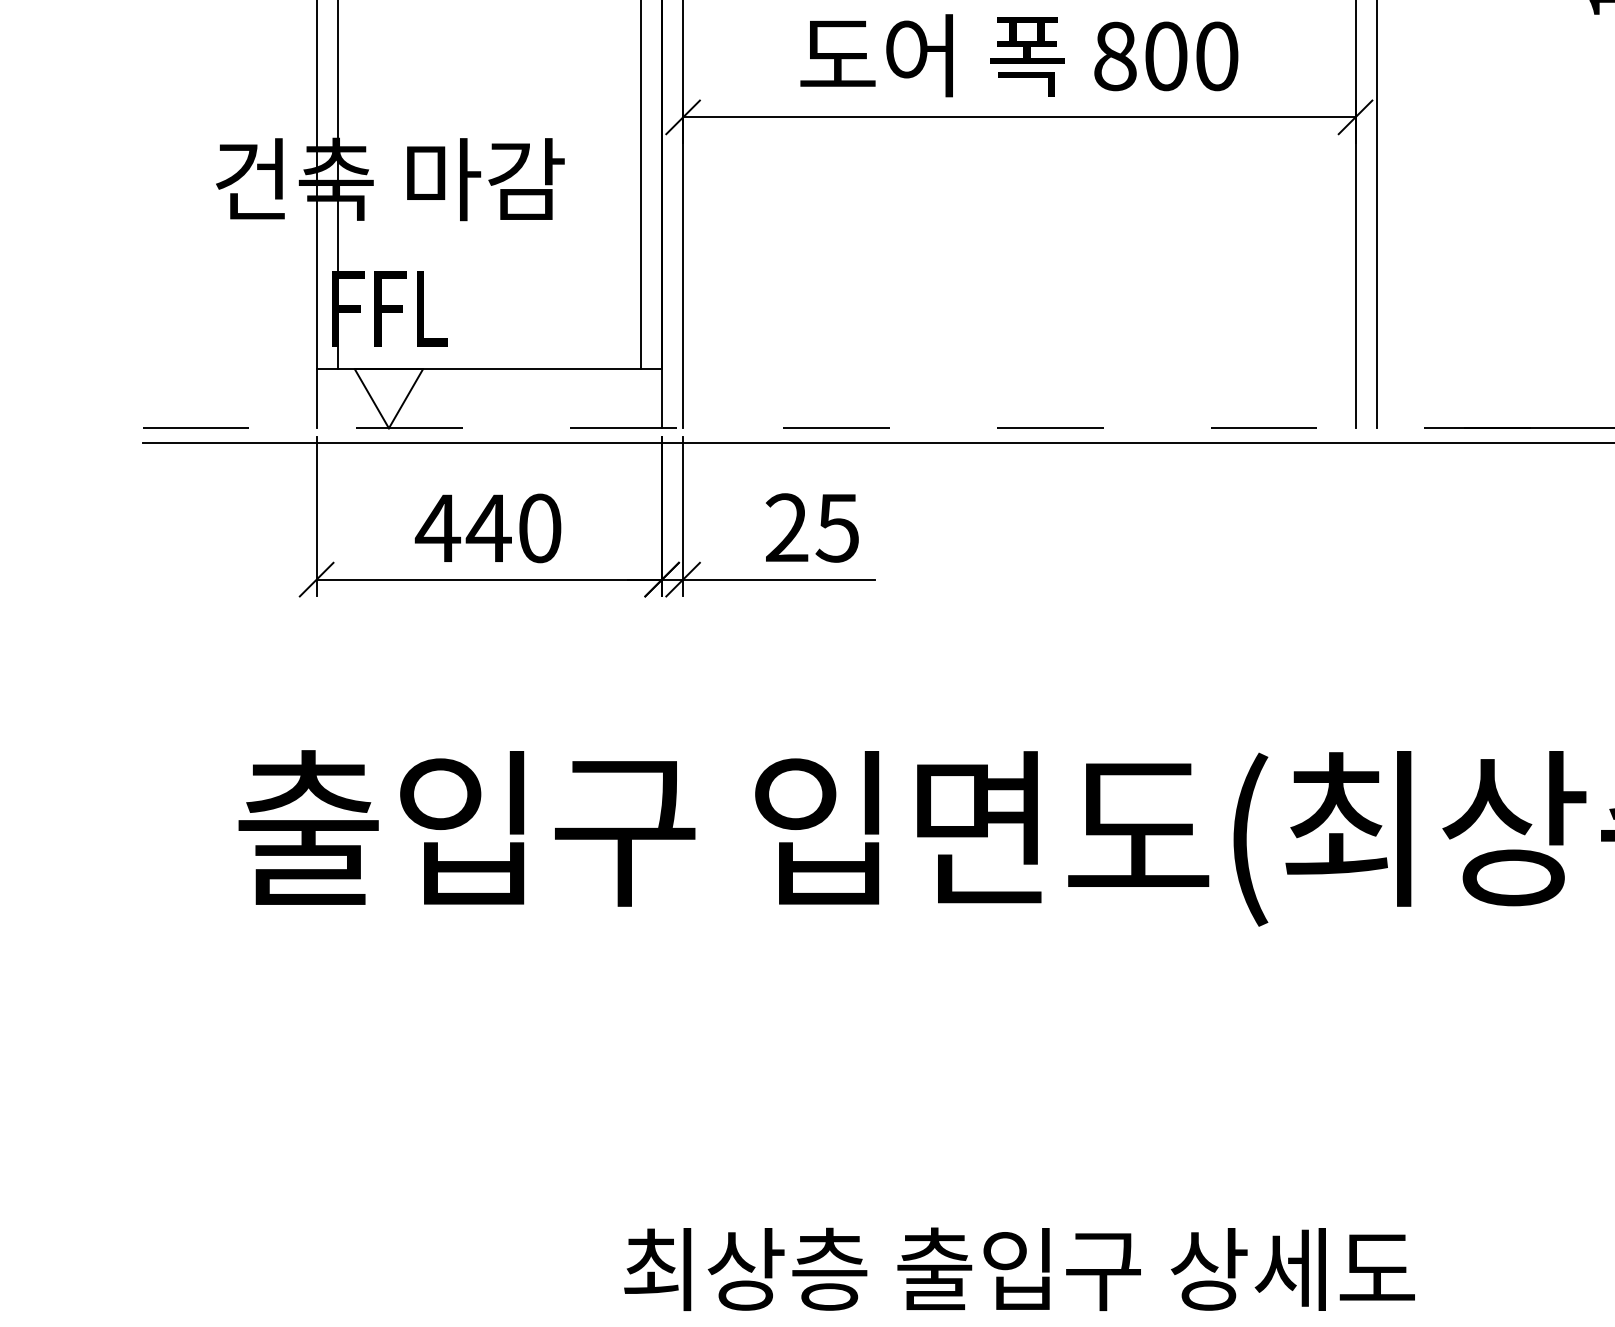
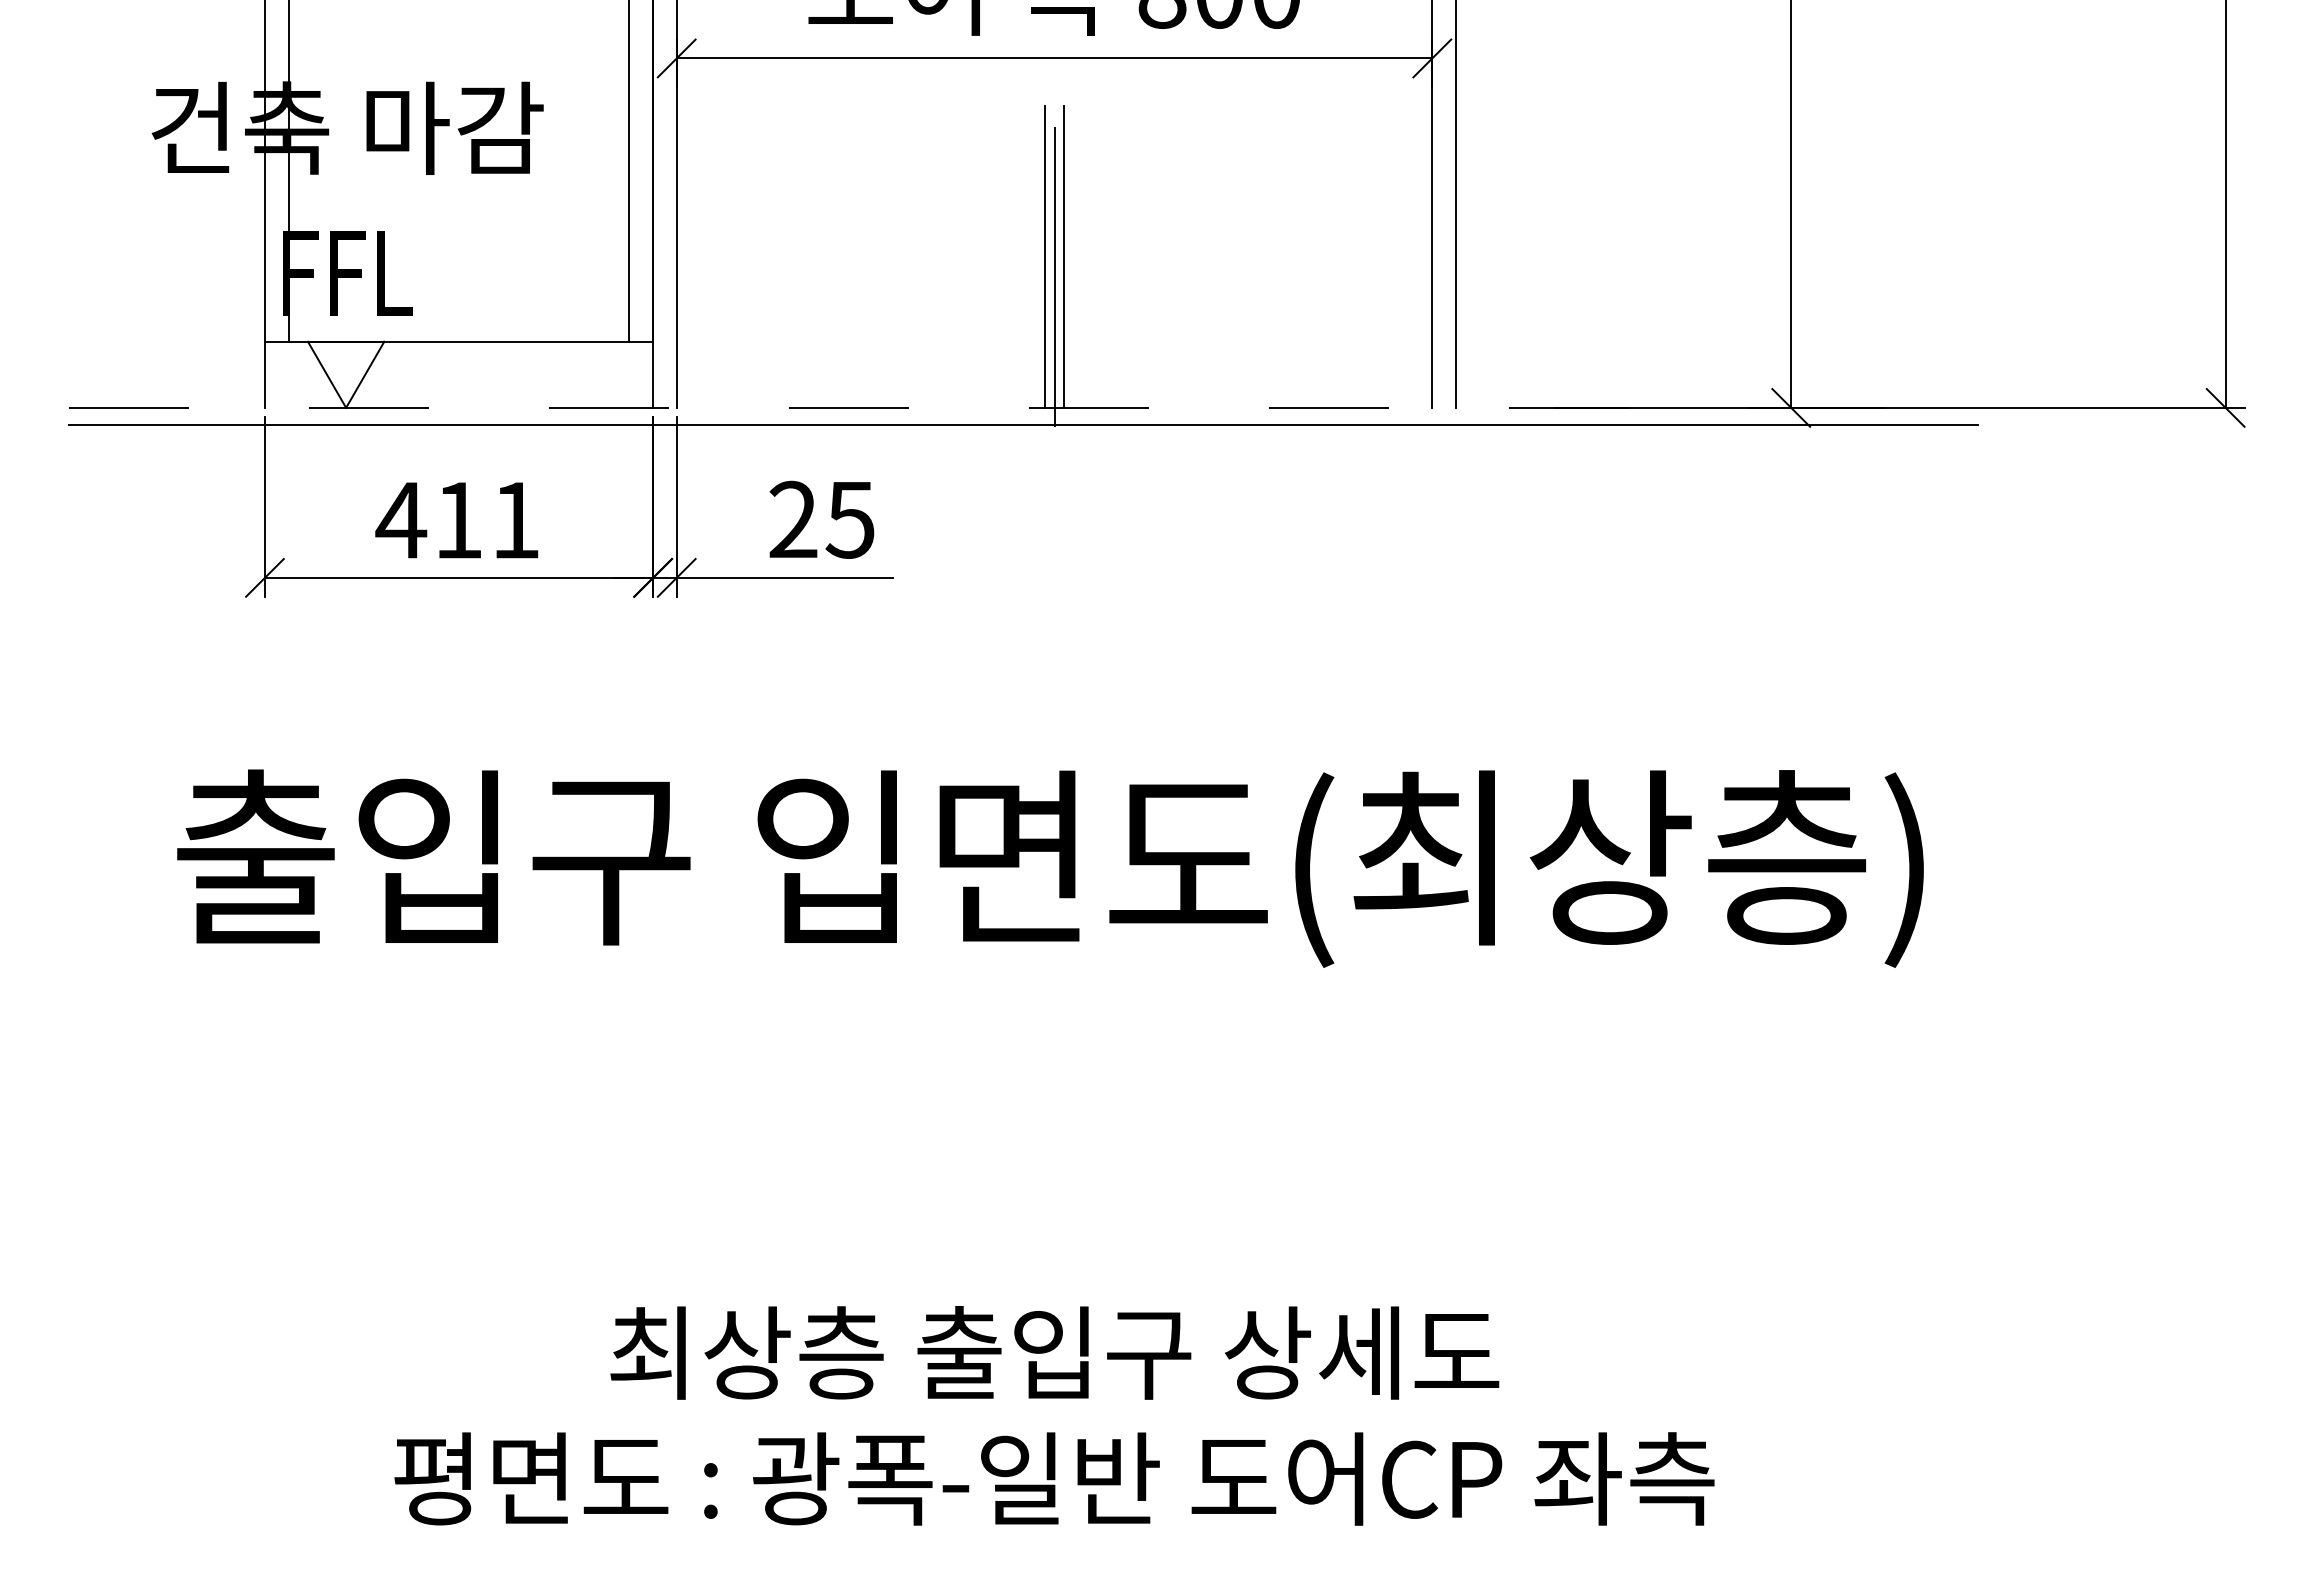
line: (1011, 293) -> (1045, 256), added
line: (1027, 293) -> (1063, 256), added
line: (1019, 301) -> (1054, 265), added
text: (512, 528) -> (485, 520), 440 -> 411

